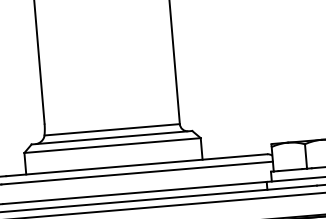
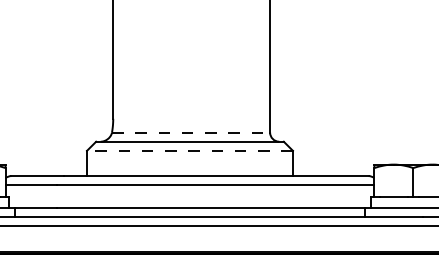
line: (112, 129) -> (191, 132), solid -> dashed
line: (113, 145) -> (190, 150), solid -> dashed

